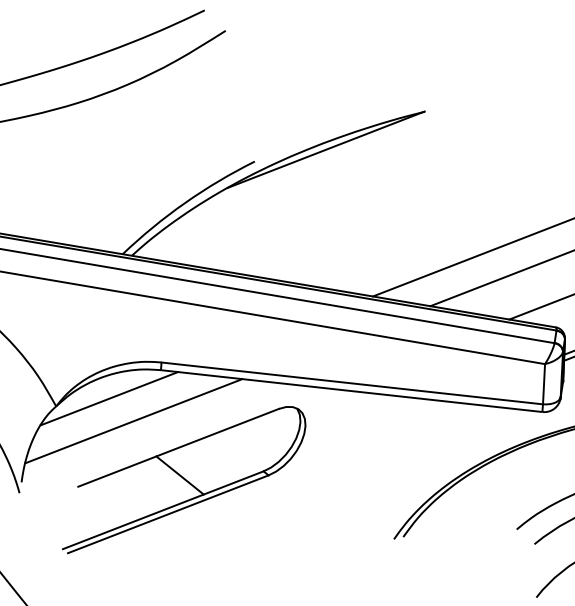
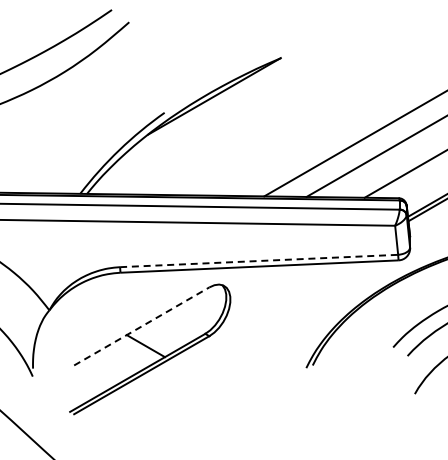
line: (352, 382) -> (259, 260), solid -> dashed
line: (109, 398) -> (86, 298), removed
line: (133, 421) -> (106, 312), removed
line: (179, 448) -> (142, 326), solid -> dashed

